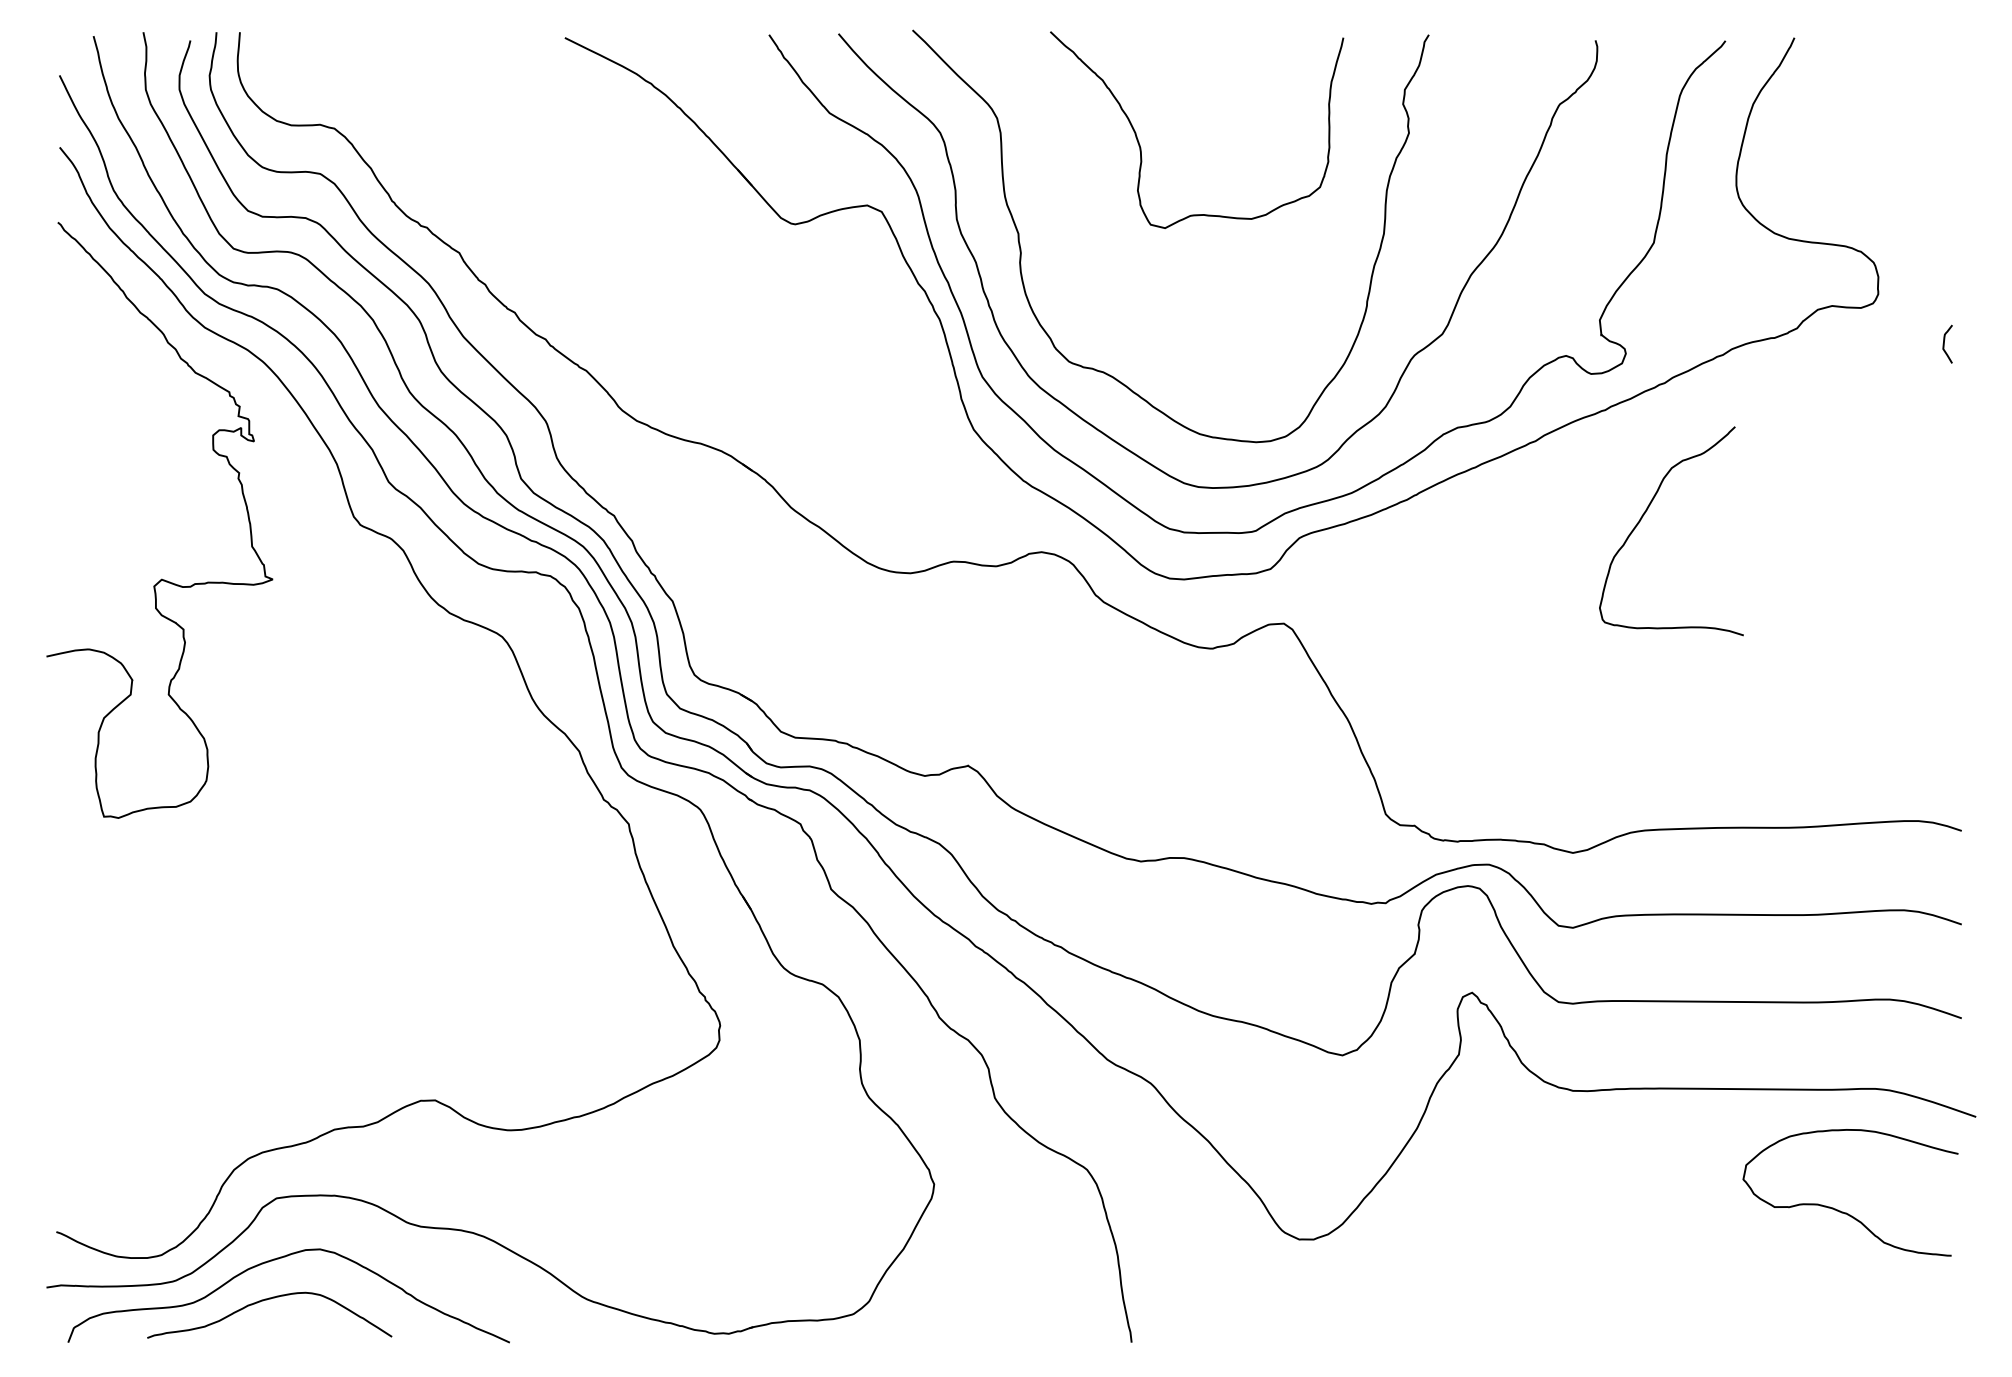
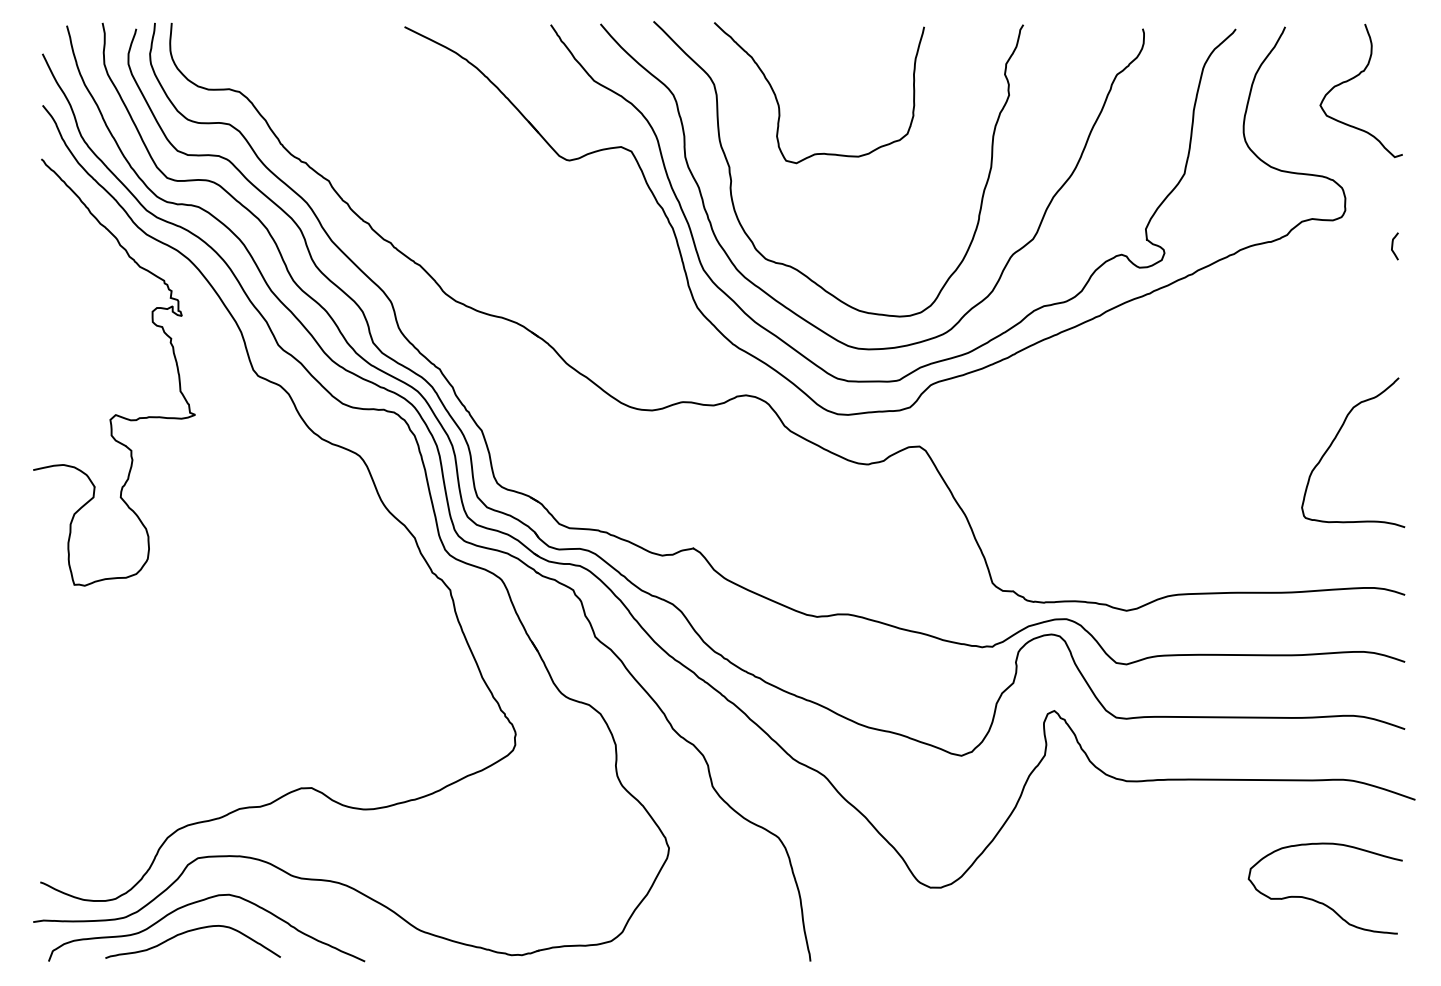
curve: (1889, 110) -> (1353, 78), added
curve: (1141, 147) -> (779, 105), moved
curve: (1644, 515) -> (1334, 441), moved
curve: (1843, 1211) -> (1320, 902), moved

